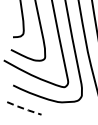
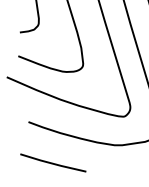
line: (24, 108) -> (53, 163), dashed -> solid

